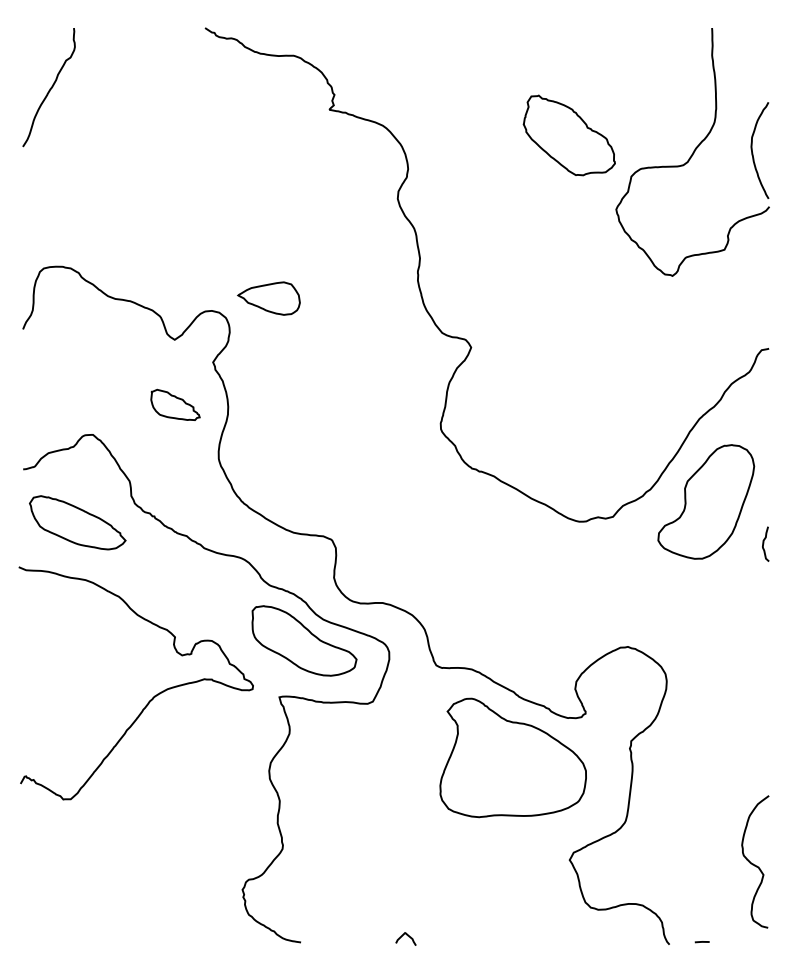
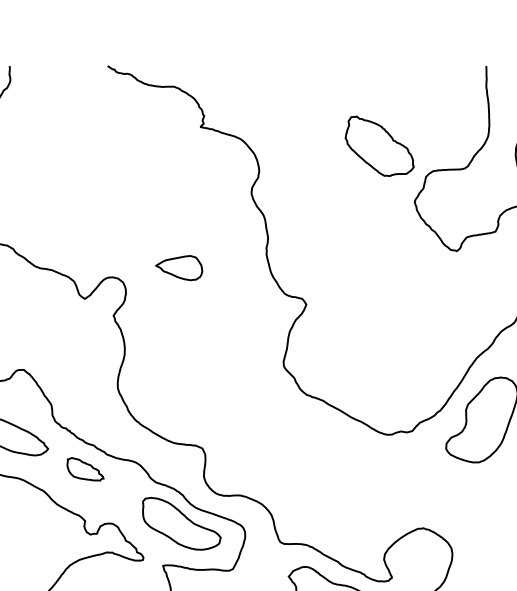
part: (268, 298) -> (178, 268), moved
part: (175, 404) -> (85, 468), moved

